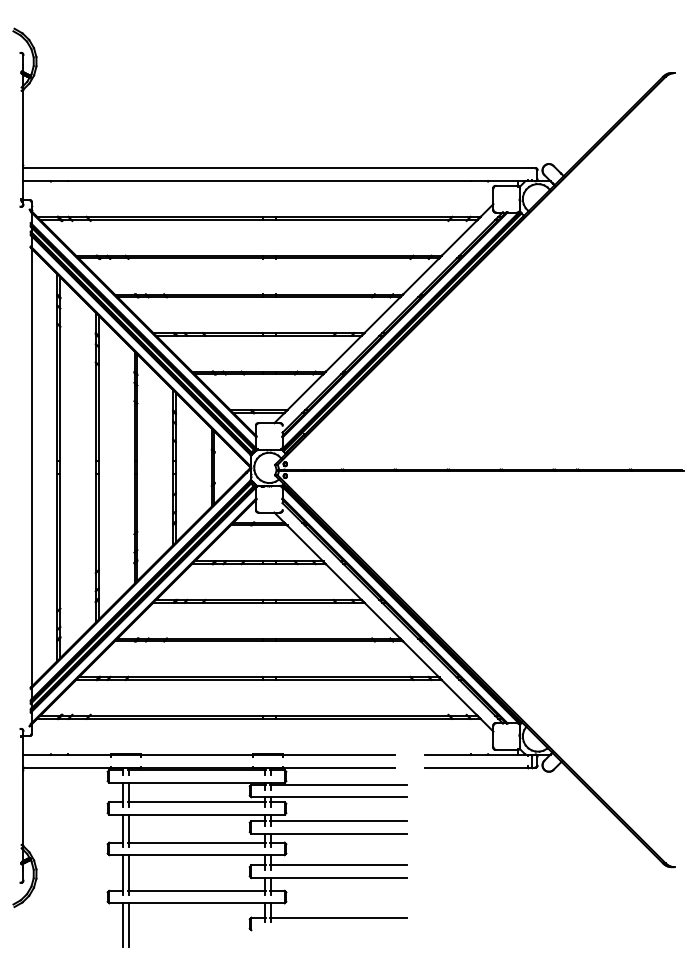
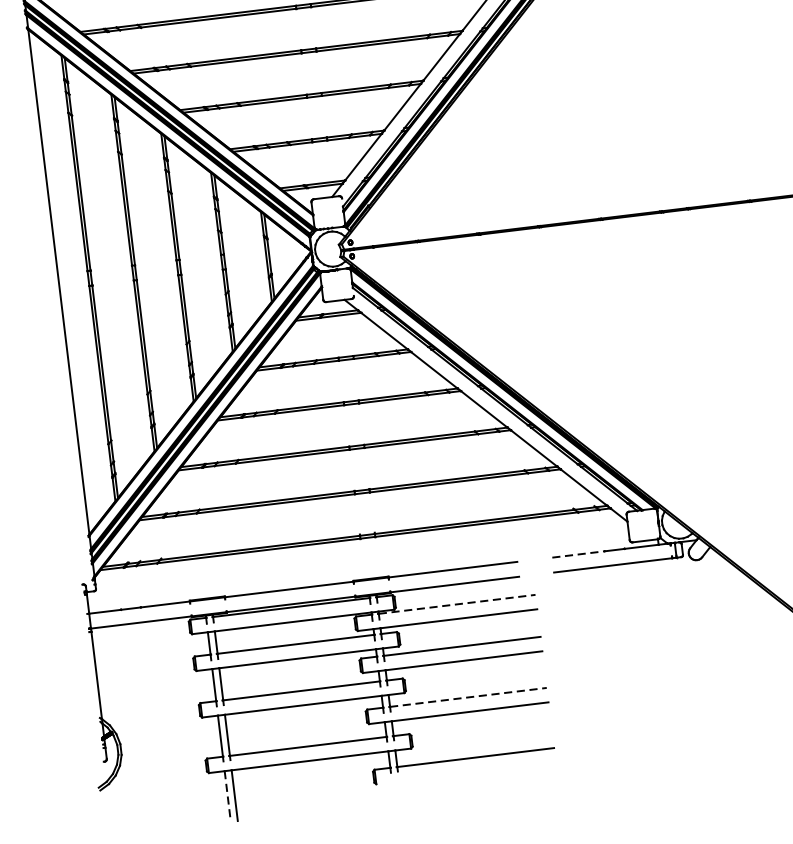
line: (448, 754) -> (578, 554), solid -> dashed
line: (339, 784) -> (457, 604), solid -> dashed
line: (339, 865) -> (468, 697), solid -> dashed
line: (122, 925) -> (227, 796), solid -> dashed

